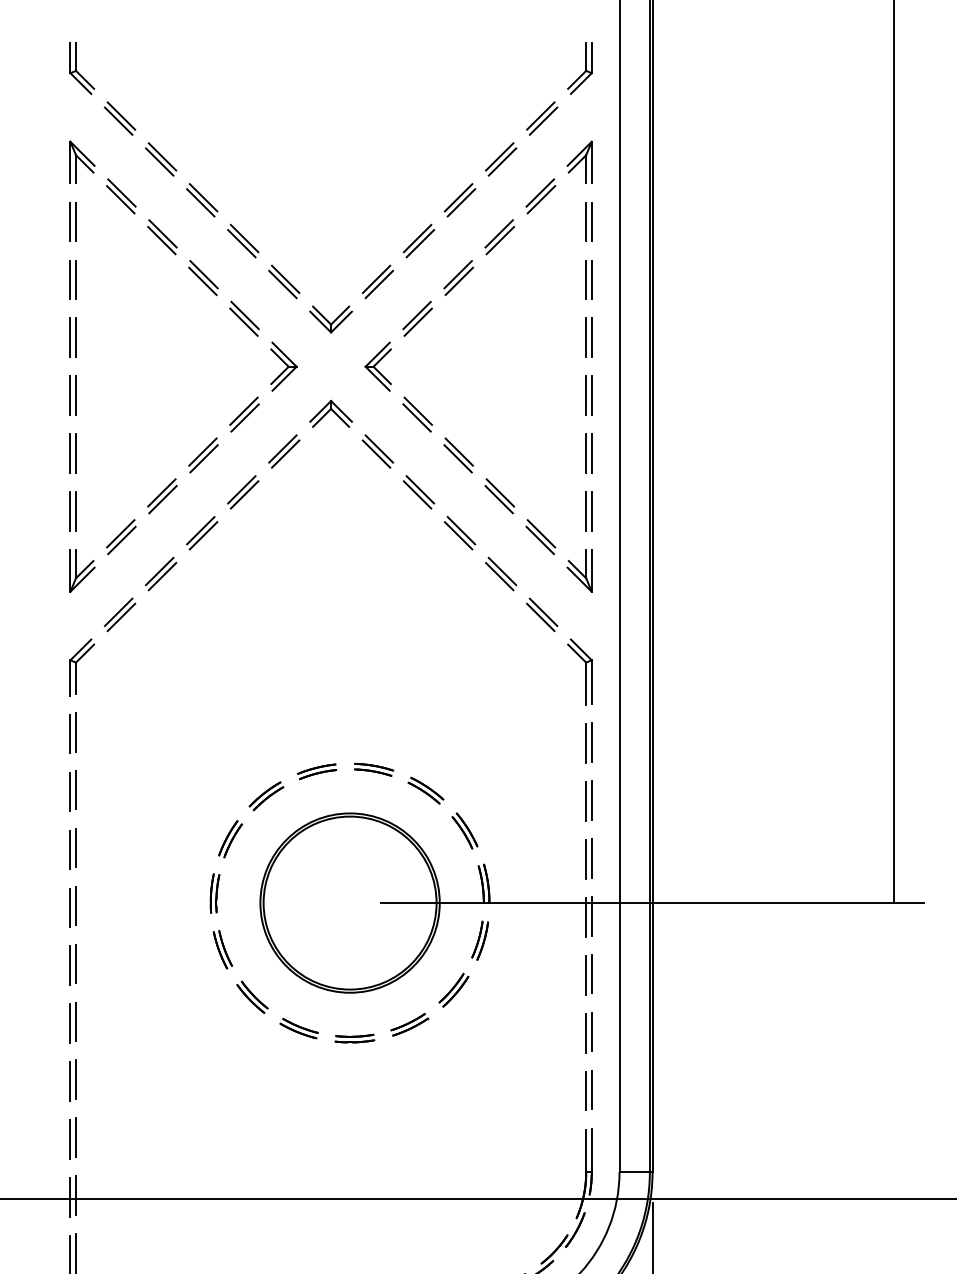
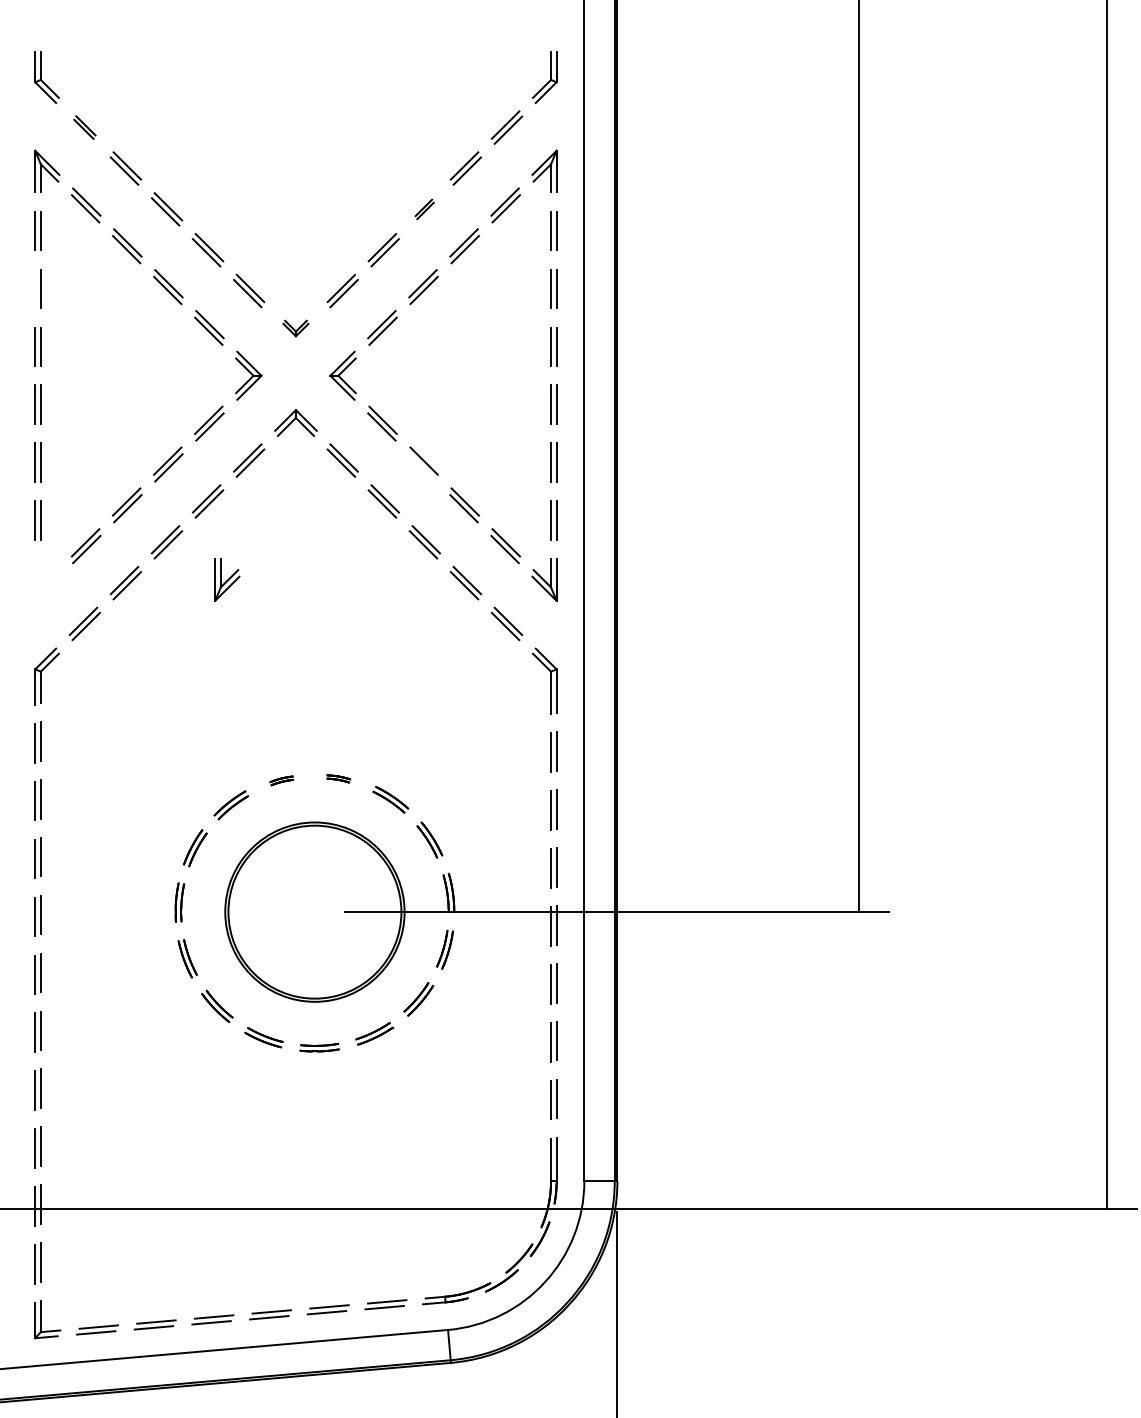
part: (119, 118) -> (84, 127), size x0.7
part: (459, 200) -> (424, 209), size x0.6
line: (70, 279) -> (35, 288), removed
part: (330, 319) -> (295, 328), size x0.6
line: (457, 458) -> (422, 467), removed
part: (82, 570) -> (227, 579), moved
part: (373, 769) -> (338, 778), size x0.6
part: (316, 771) -> (281, 780), size x0.6

